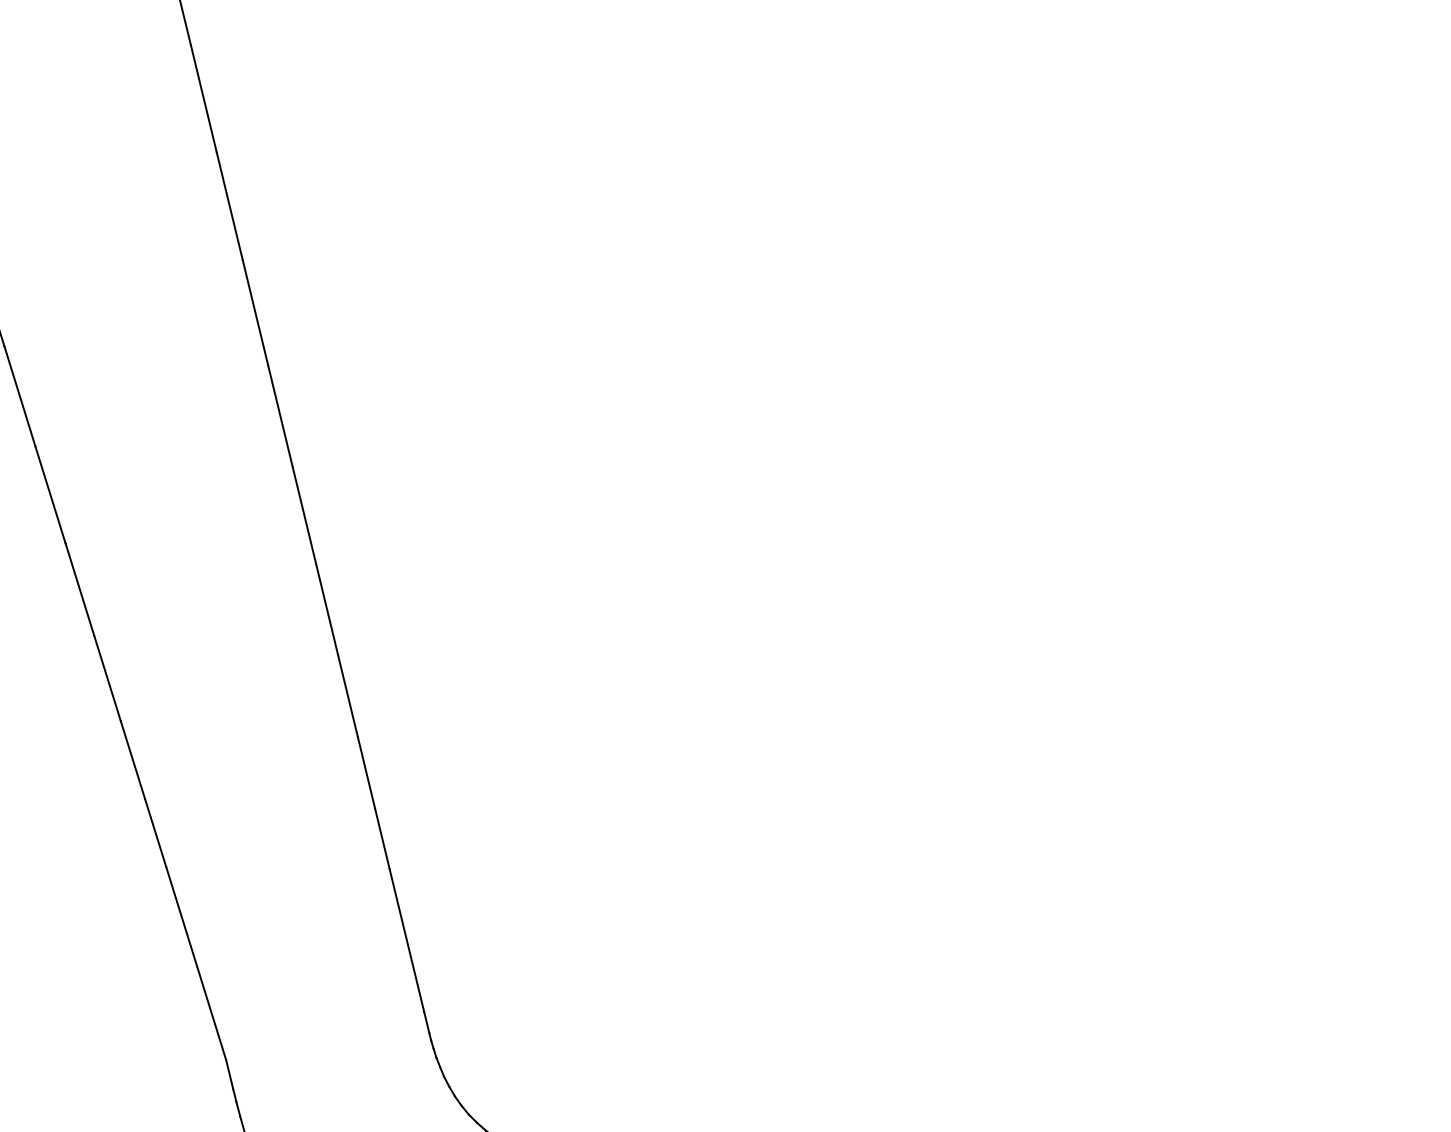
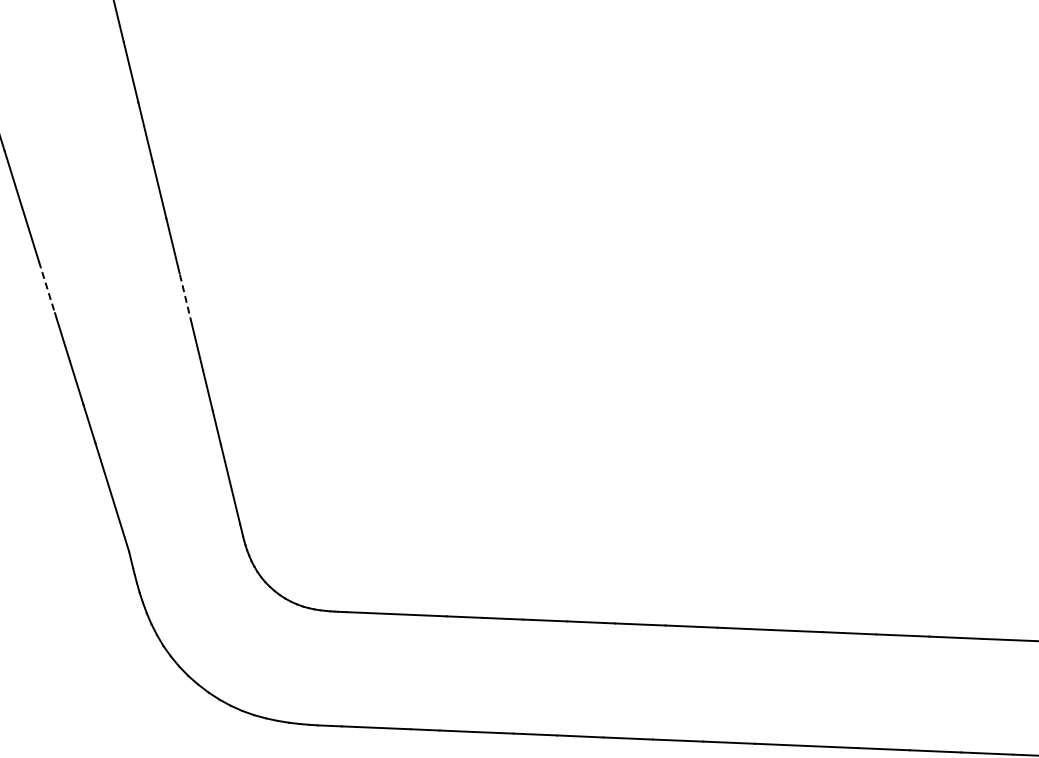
line: (80, 589) -> (47, 287), solid -> dashed
line: (326, 609) -> (185, 298), solid -> dashed

